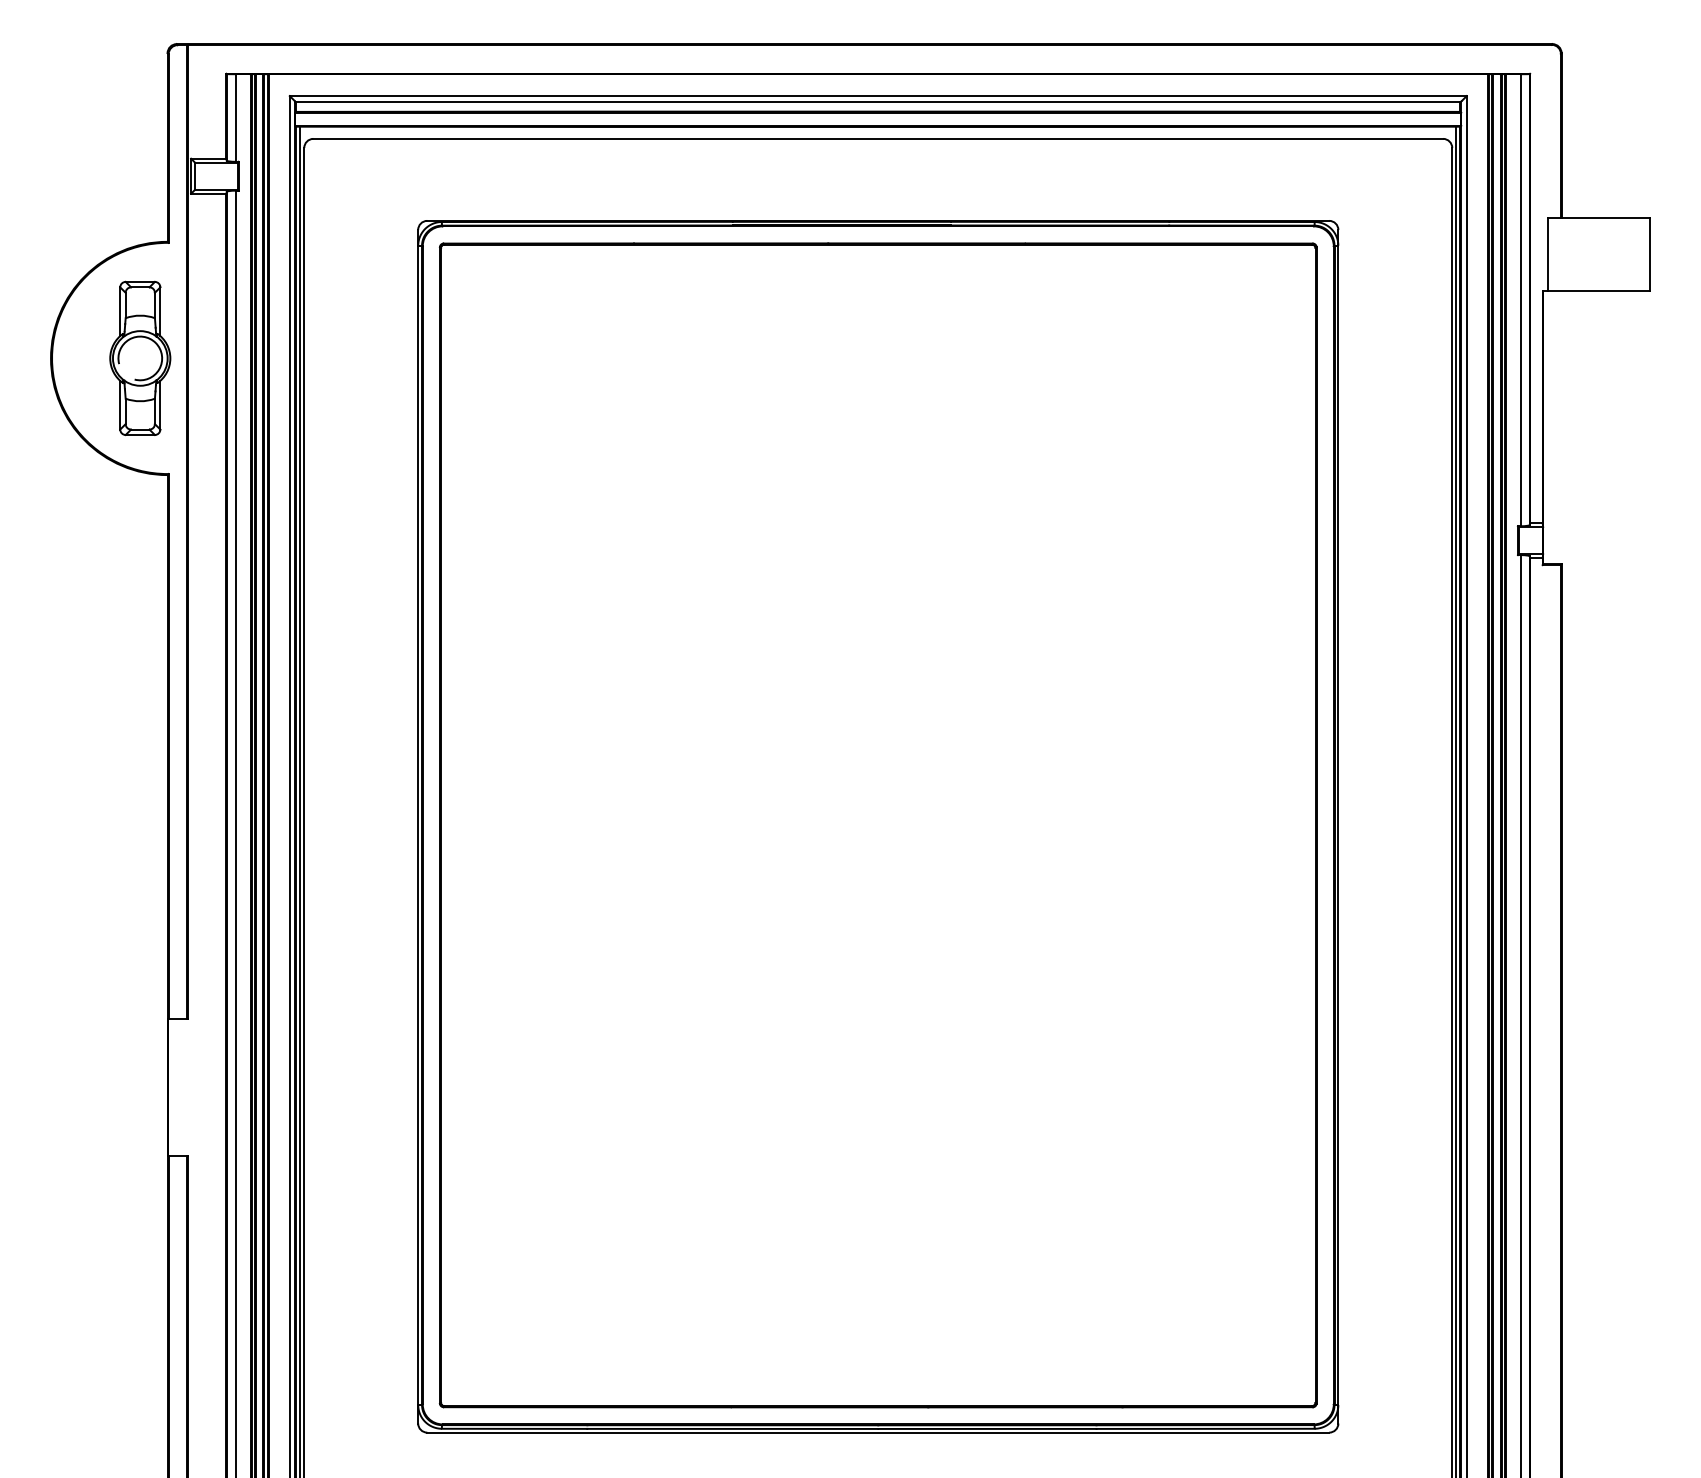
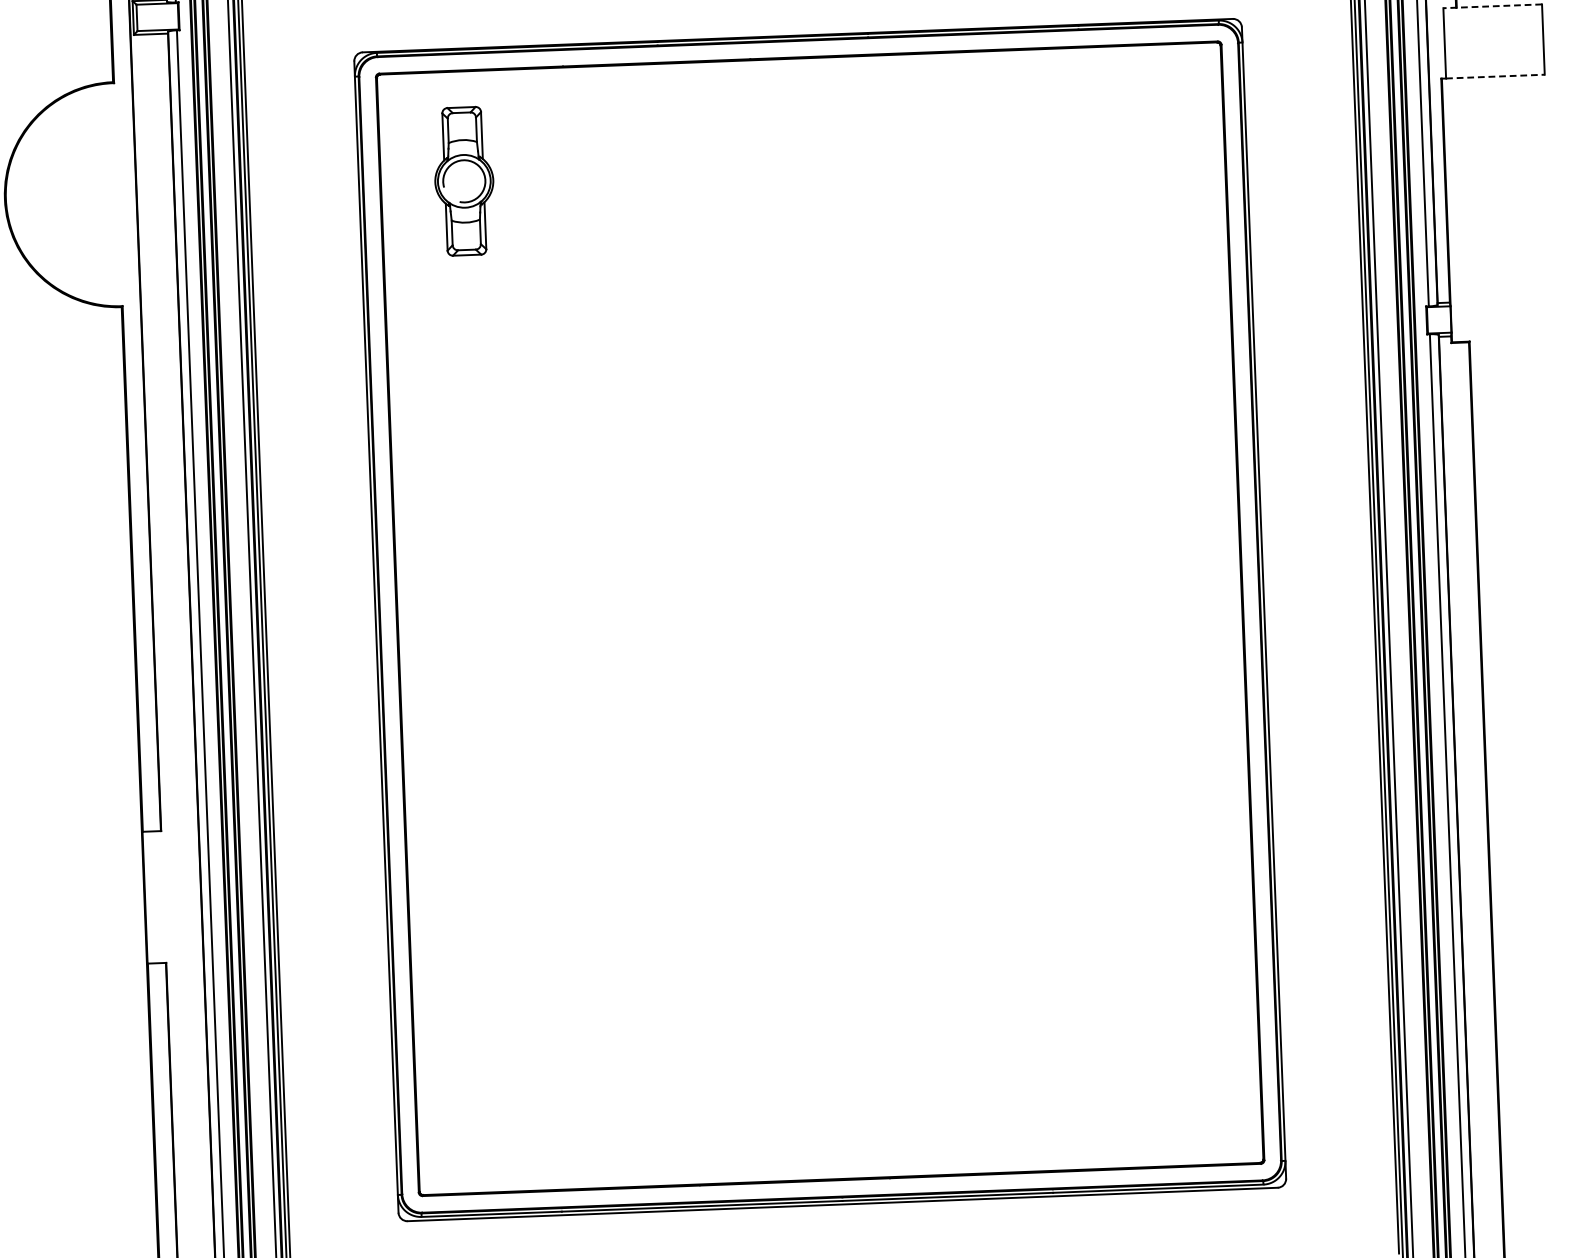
line: (1598, 218) -> (1492, 6), solid -> dashed
line: (1599, 291) -> (1496, 77), solid -> dashed
part: (140, 358) -> (464, 181), moved

